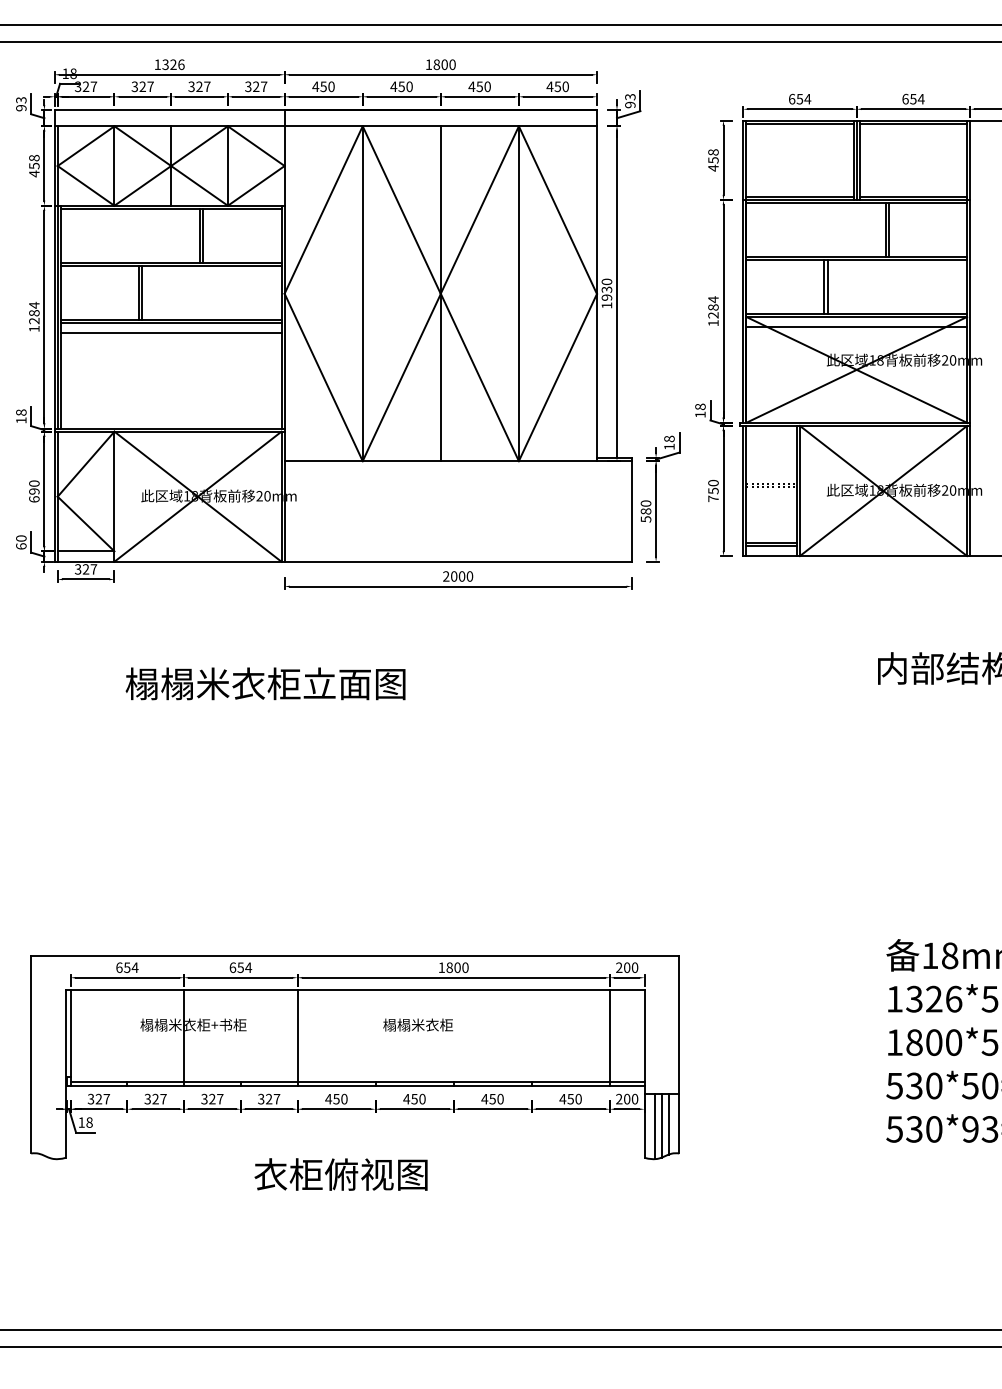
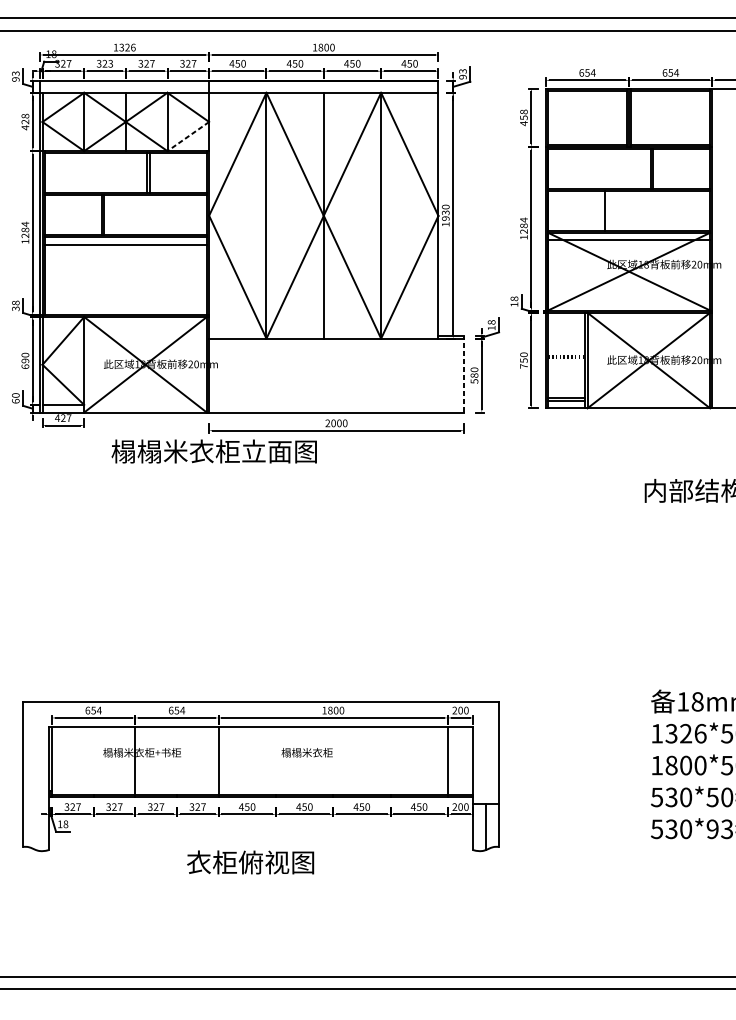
text: (150, 86) -> (110, 63), 327 -> 323
text: (34, 165) -> (25, 121), 458 -> 428
line: (256, 185) -> (188, 136), solid -> dashed
line: (827, 286) -> (607, 210), removed
text: (21, 420) -> (15, 308), 18 -> 38
line: (631, 509) -> (463, 374), solid -> dashed
text: (77, 569) -> (57, 418), 327 -> 427
text: (265, 683) -> (214, 451), moved
line: (668, 1124) -> (490, 825), removed
line: (654, 1126) -> (480, 827), removed

